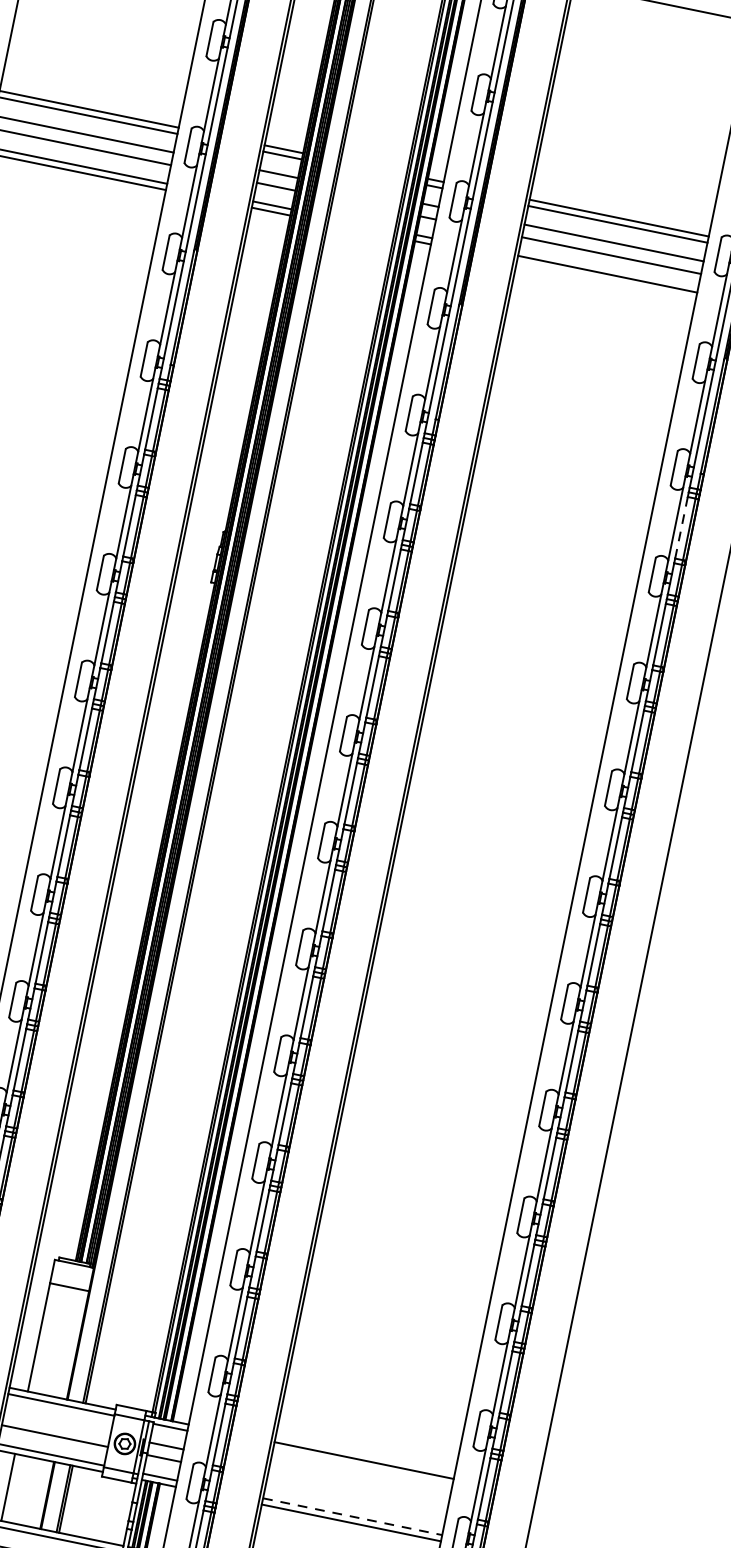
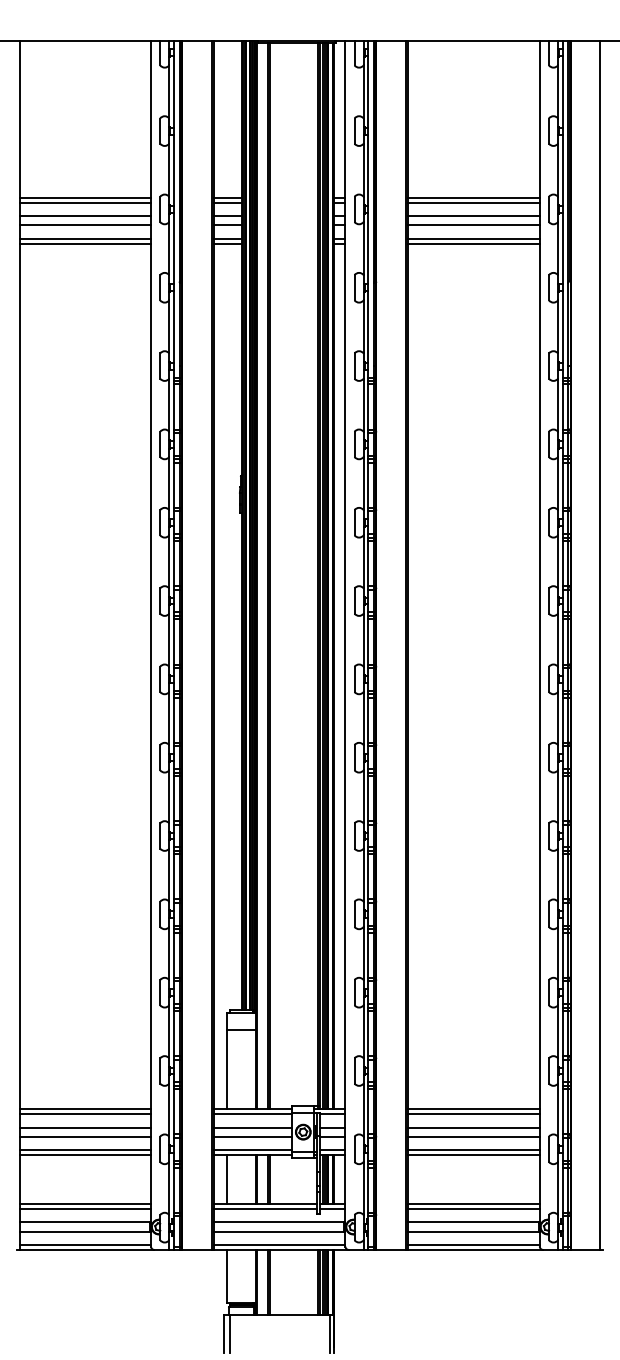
line: (605, 279) -> (473, 243), added
line: (681, 527) -> (562, 406), dashed -> solid
line: (56, 1423) -> (252, 1127), added
line: (362, 1466) -> (473, 1113), added
line: (358, 1485) -> (473, 1127), added
line: (355, 1497) -> (473, 1136), added
line: (353, 1516) -> (474, 1150), dashed -> solid

